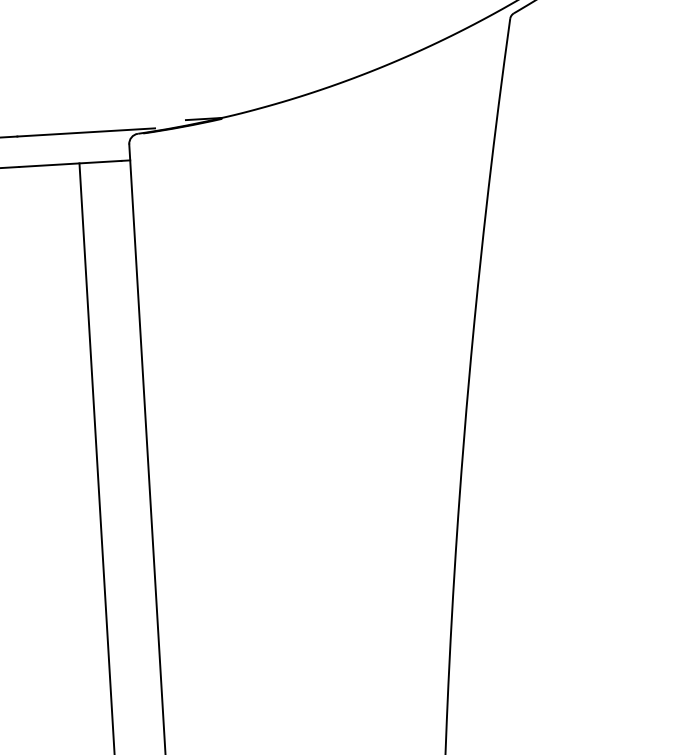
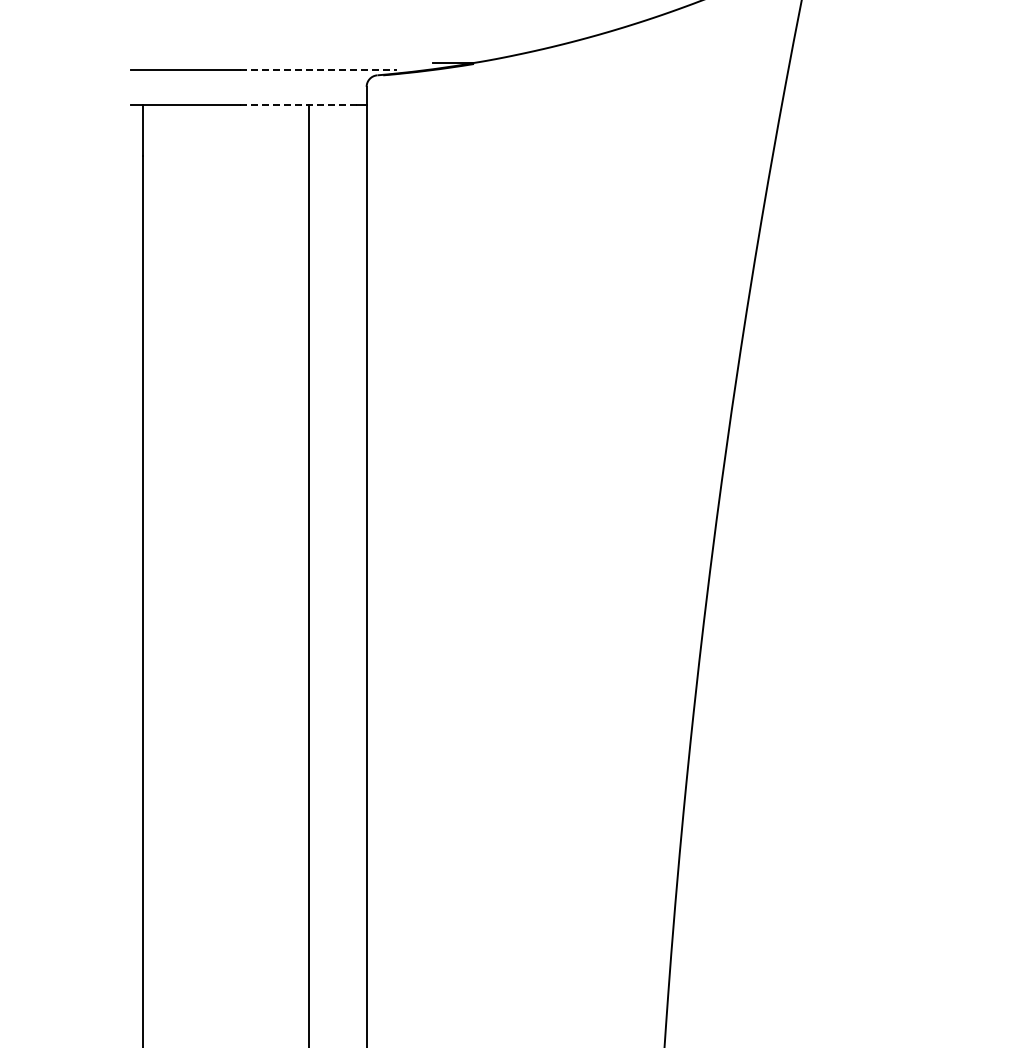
line: (87, 132) -> (319, 70), solid -> dashed
line: (69, 164) -> (297, 105), solid -> dashed

